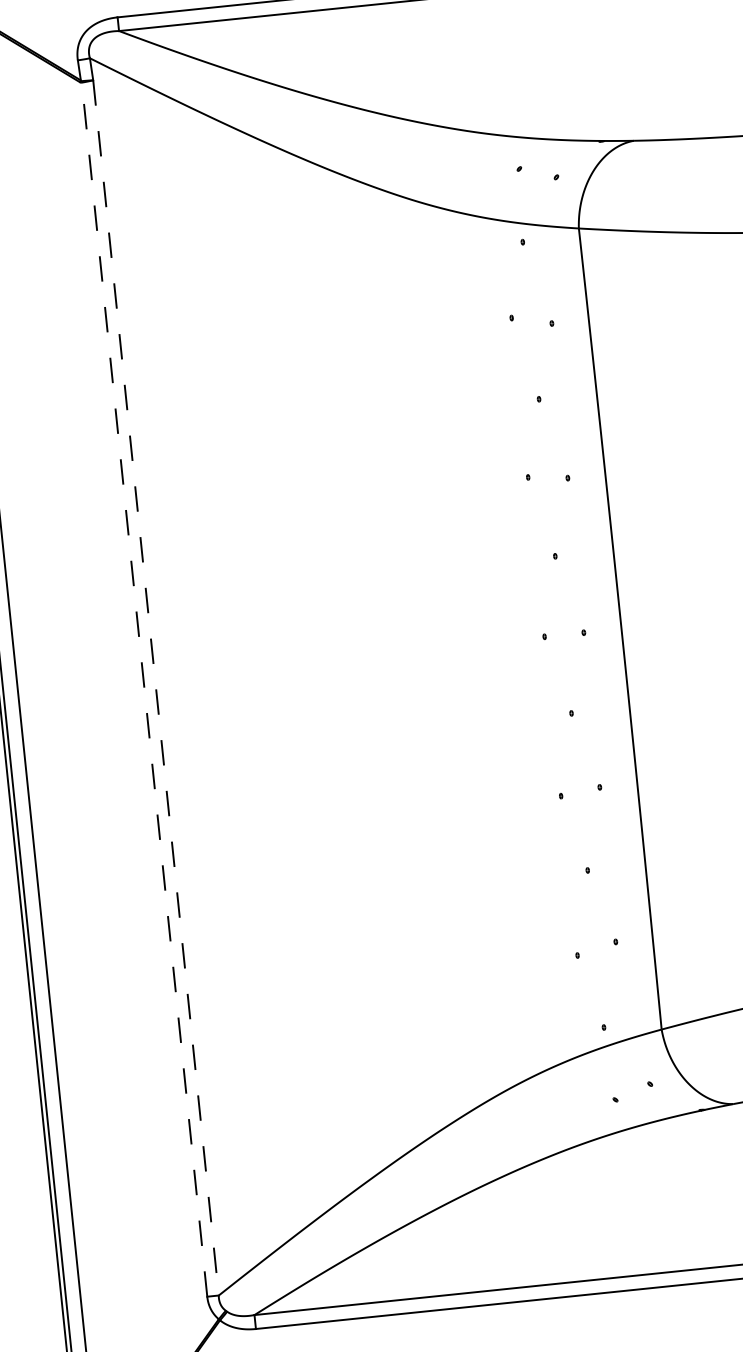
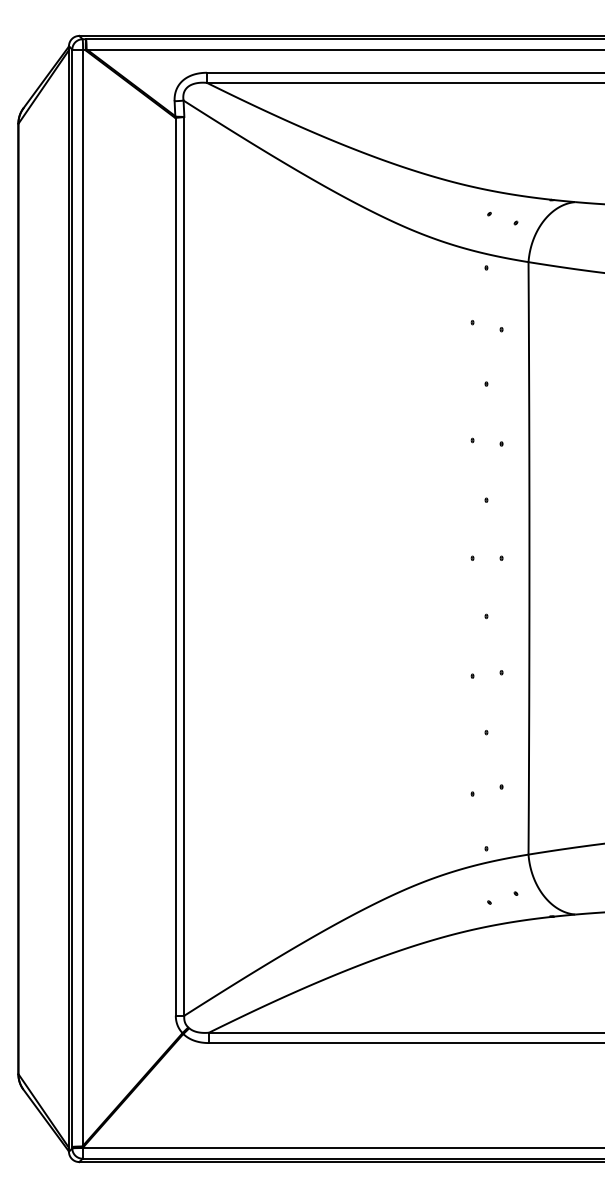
line: (156, 688) -> (184, 566), dashed -> solid
line: (144, 689) -> (175, 566), dashed -> solid

